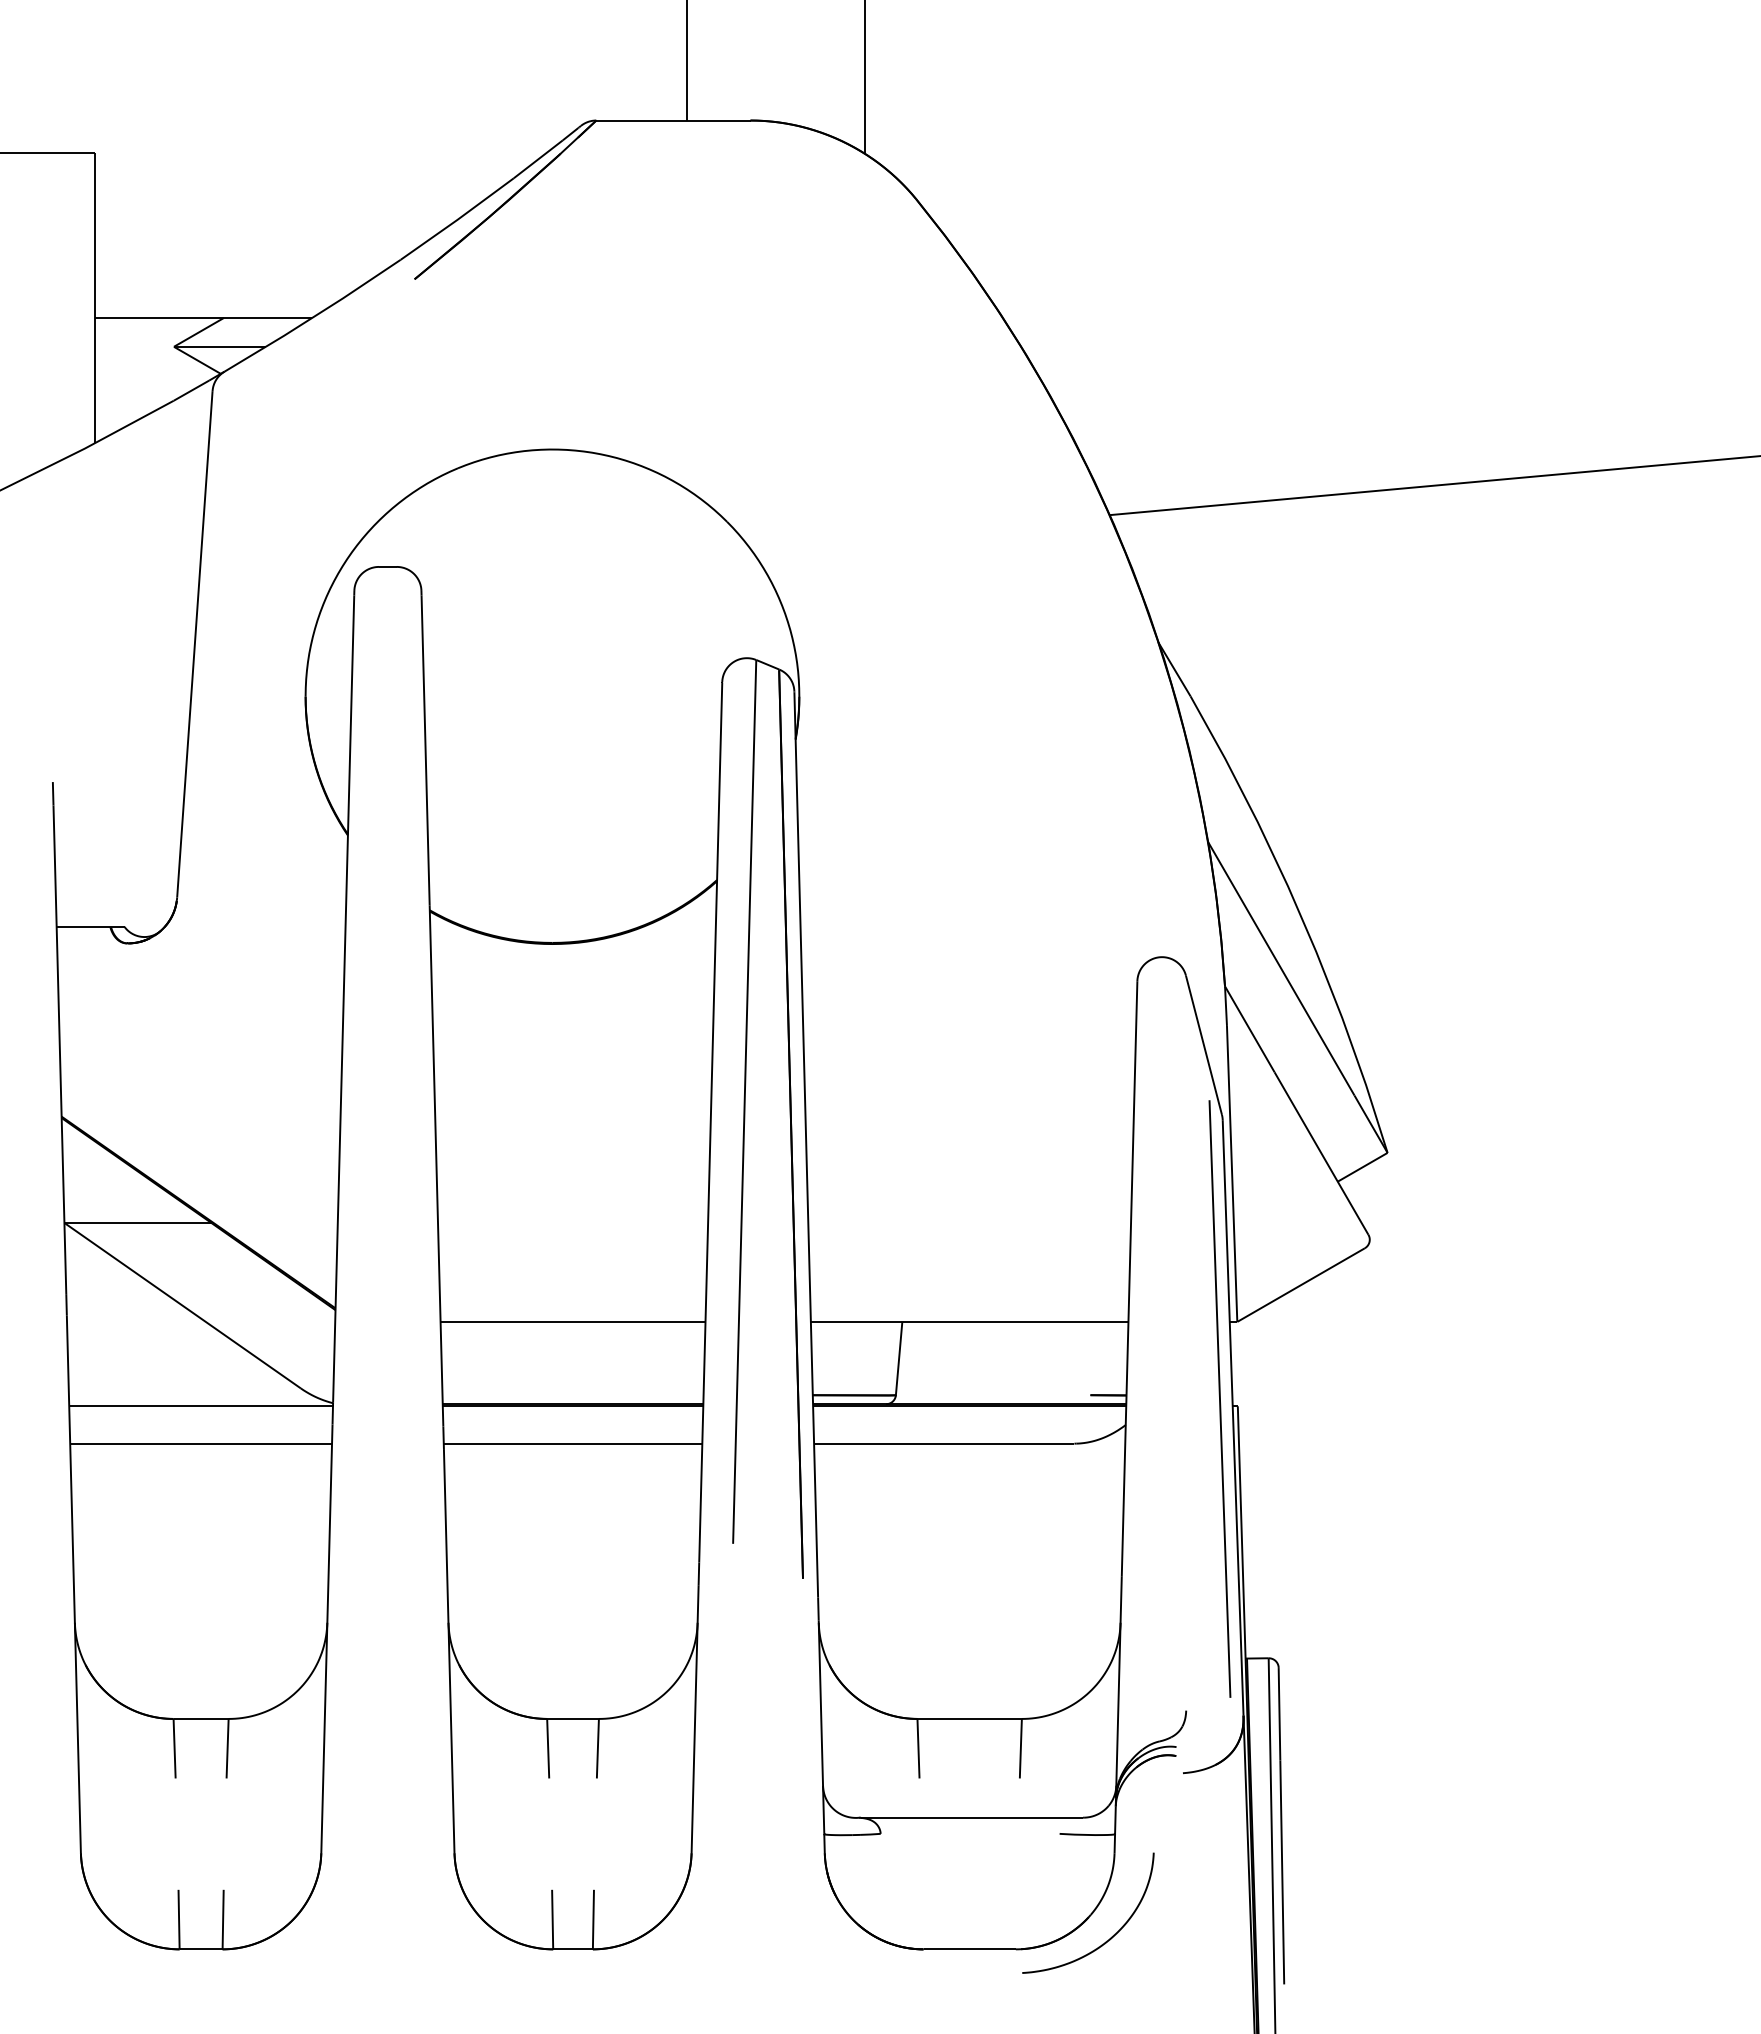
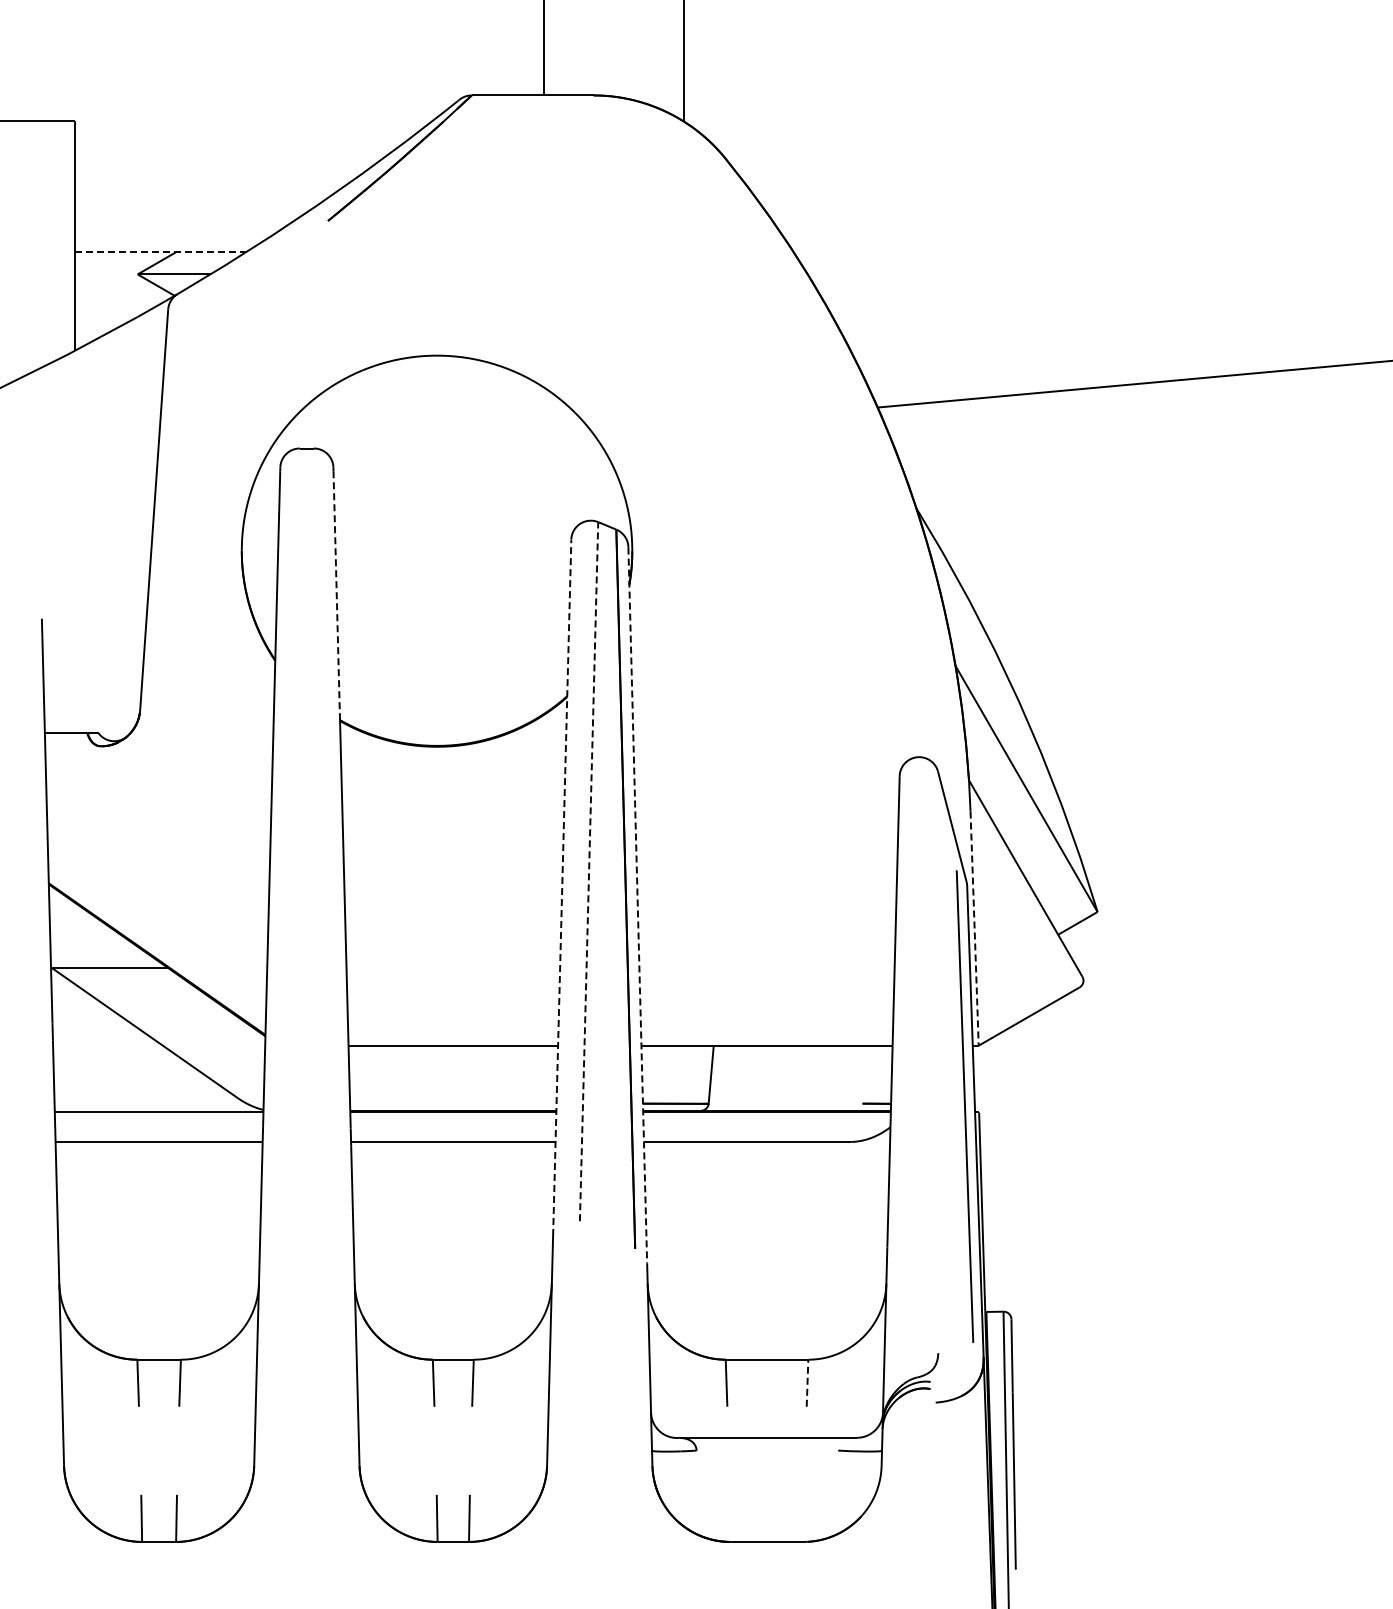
line: (204, 317) -> (161, 251), solid -> dashed
line: (425, 751) -> (336, 594), solid -> dashed
line: (745, 1101) -> (589, 871), solid -> dashed
line: (711, 1121) -> (562, 887), solid -> dashed
line: (805, 1145) -> (637, 906), solid -> dashed
line: (1231, 1175) -> (974, 929), solid -> dashed
line: (1020, 1749) -> (807, 1383), solid -> dashed
curve: (1106, 1939) -> (875, 1534), removed

